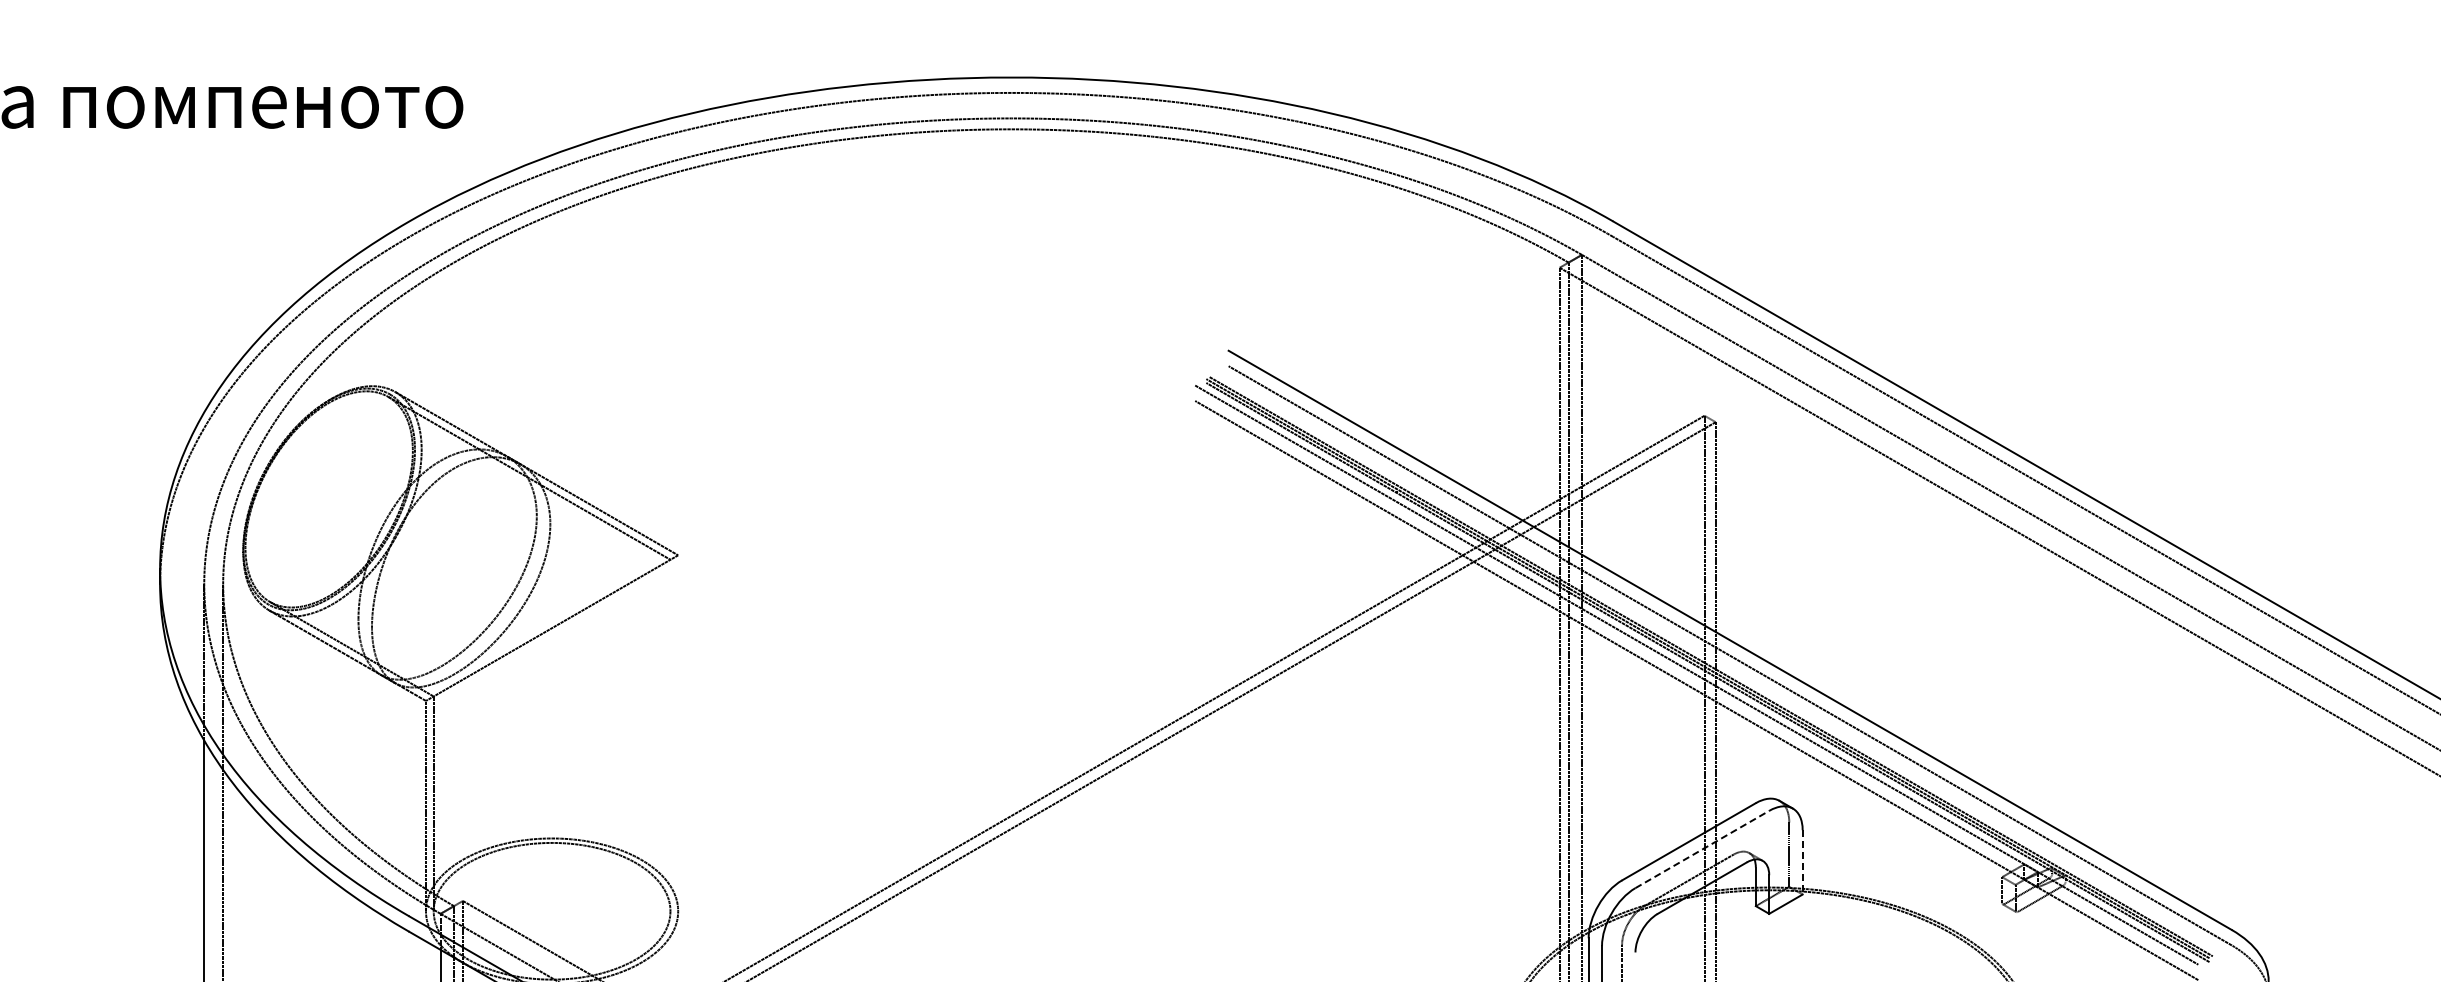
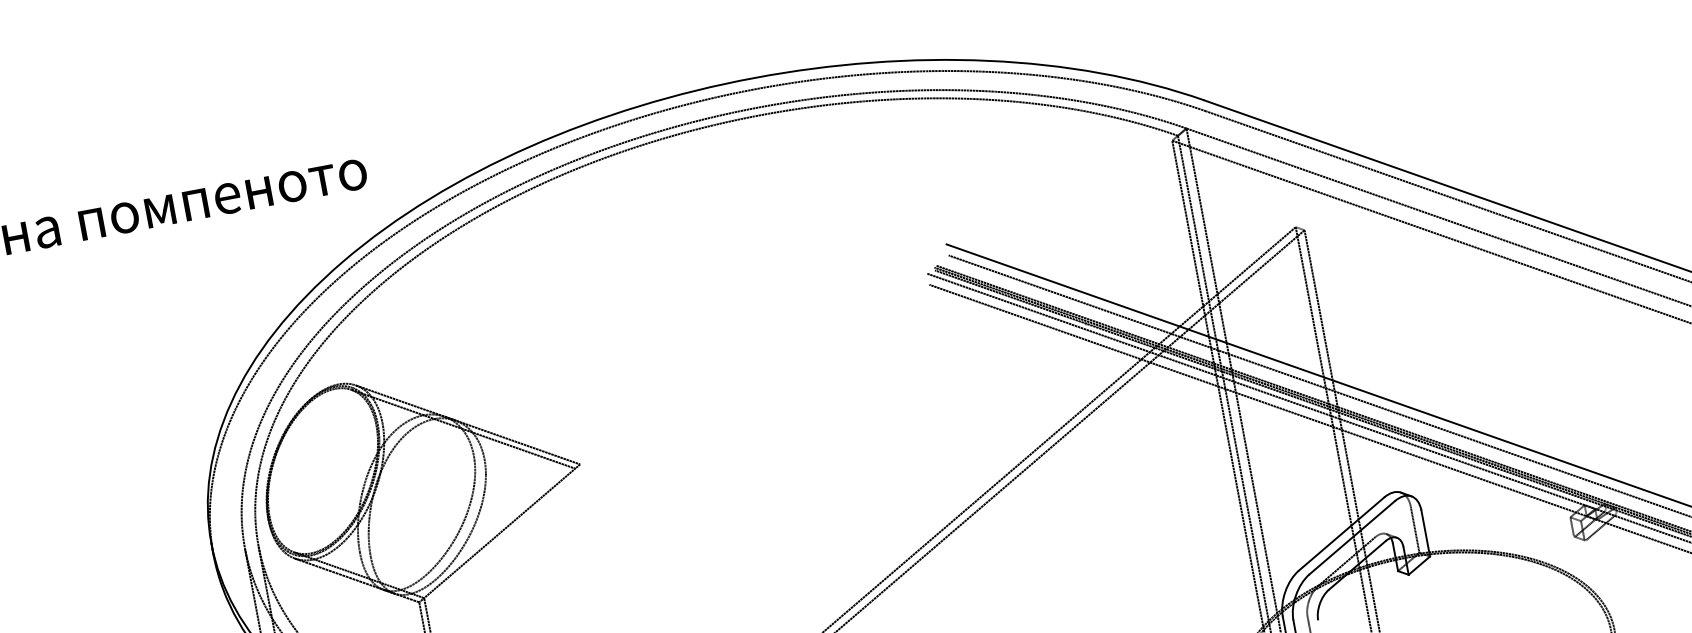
line: (1702, 849) -> (1352, 537), dashed -> solid
line: (1802, 862) -> (1425, 533), dashed -> solid

